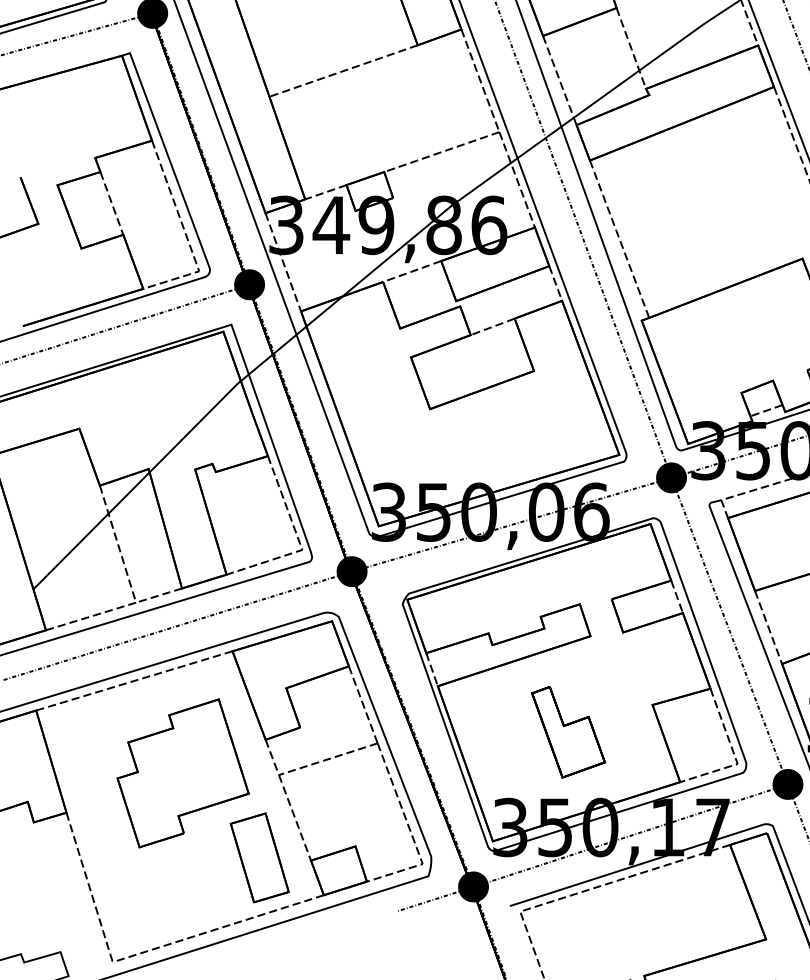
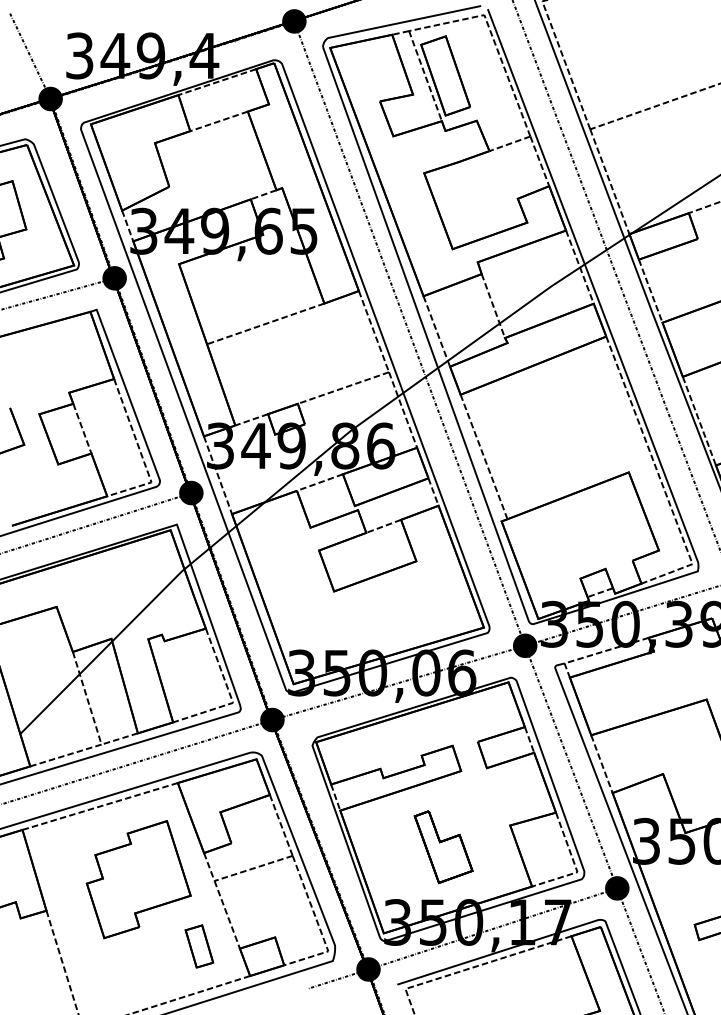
part: (259, 857) -> (199, 946), size x0.6

